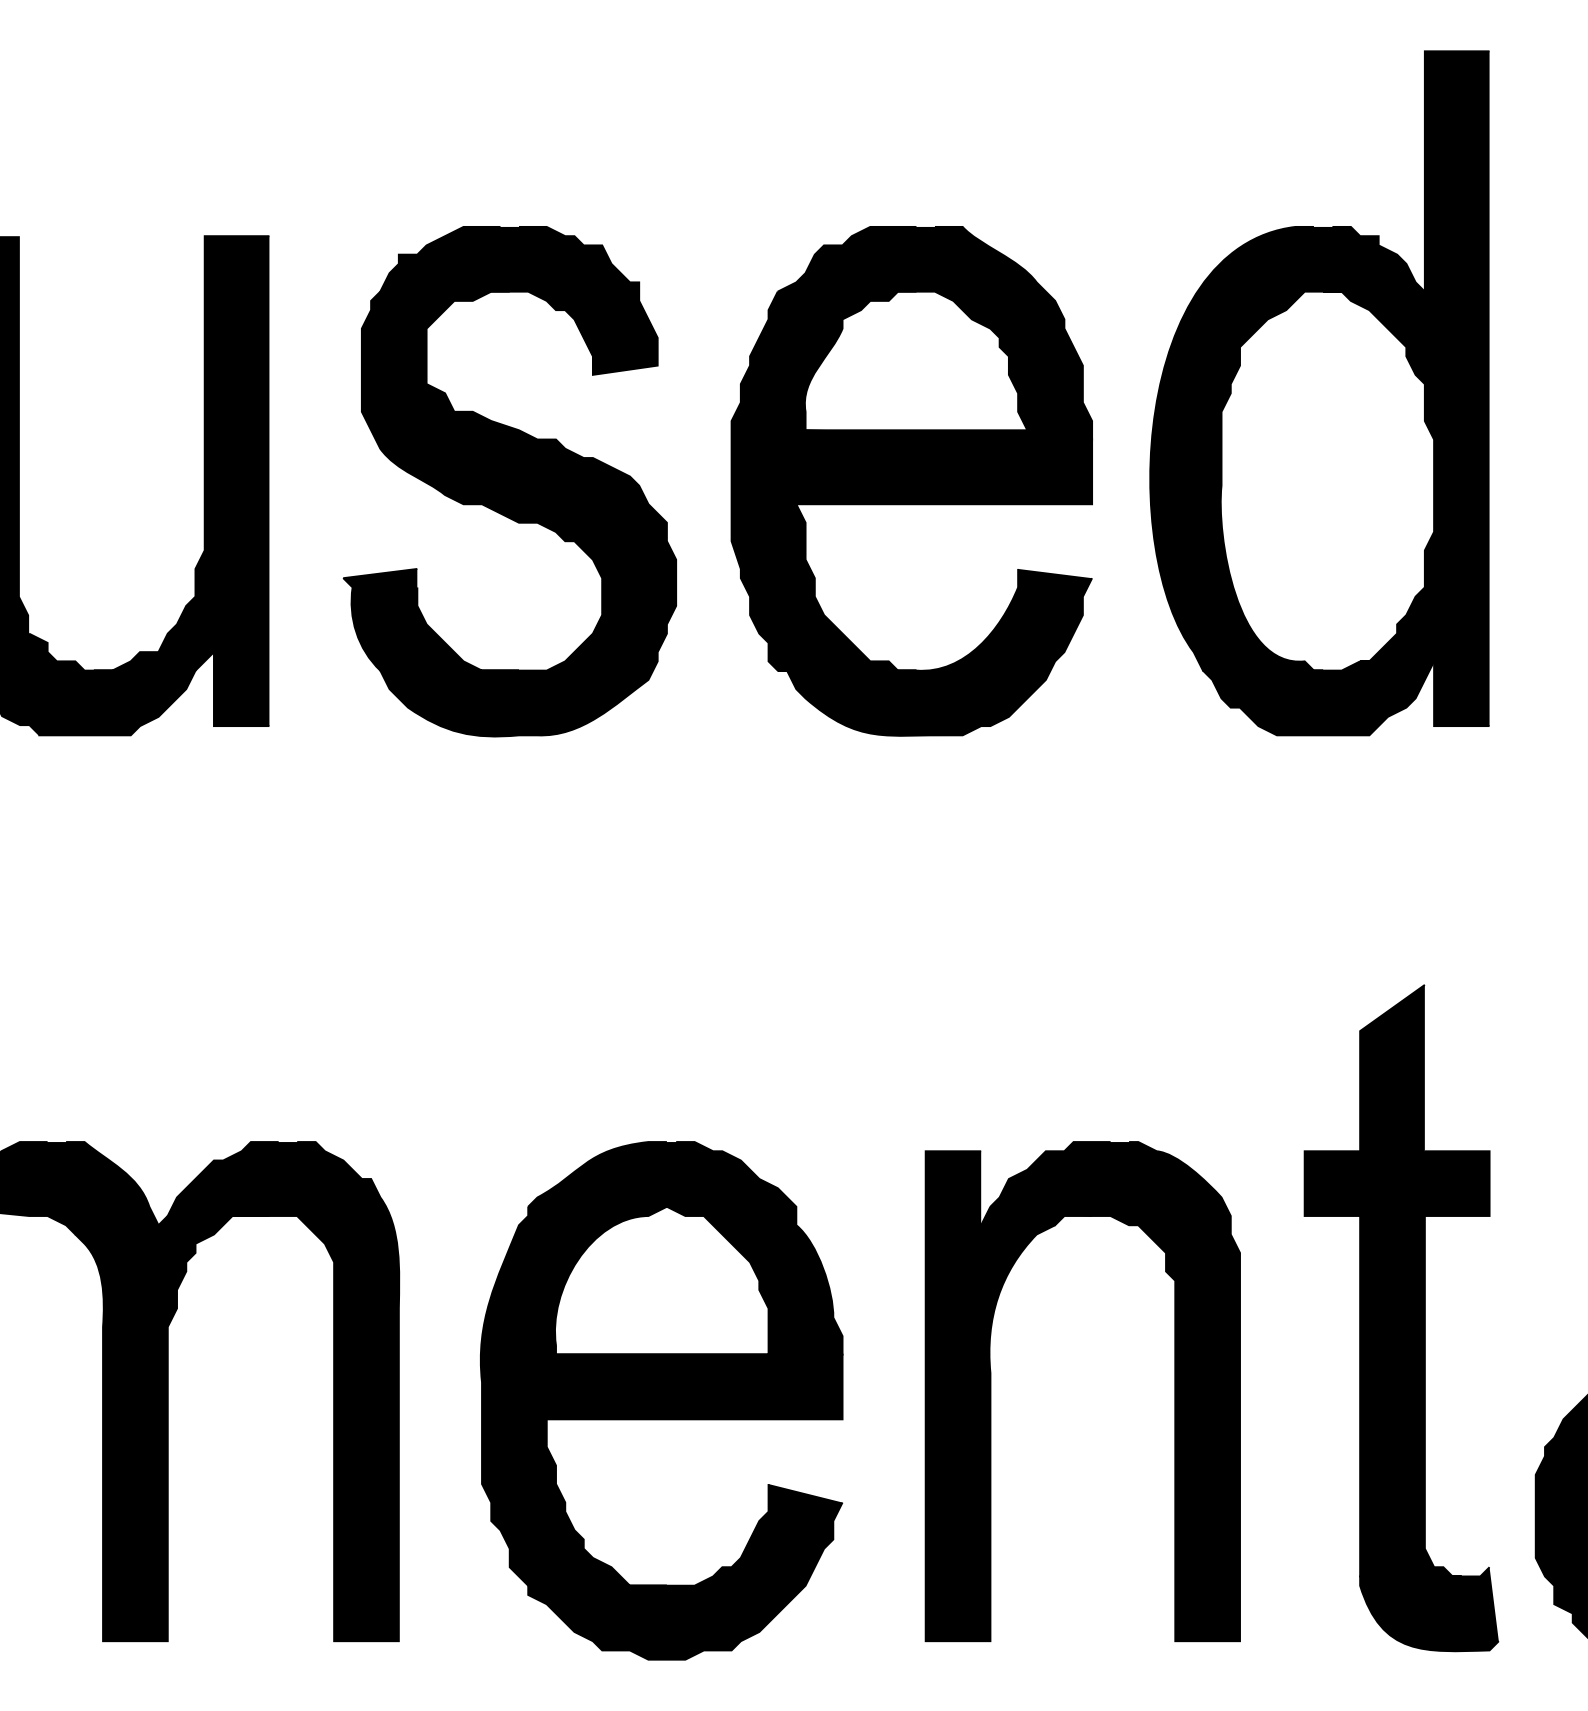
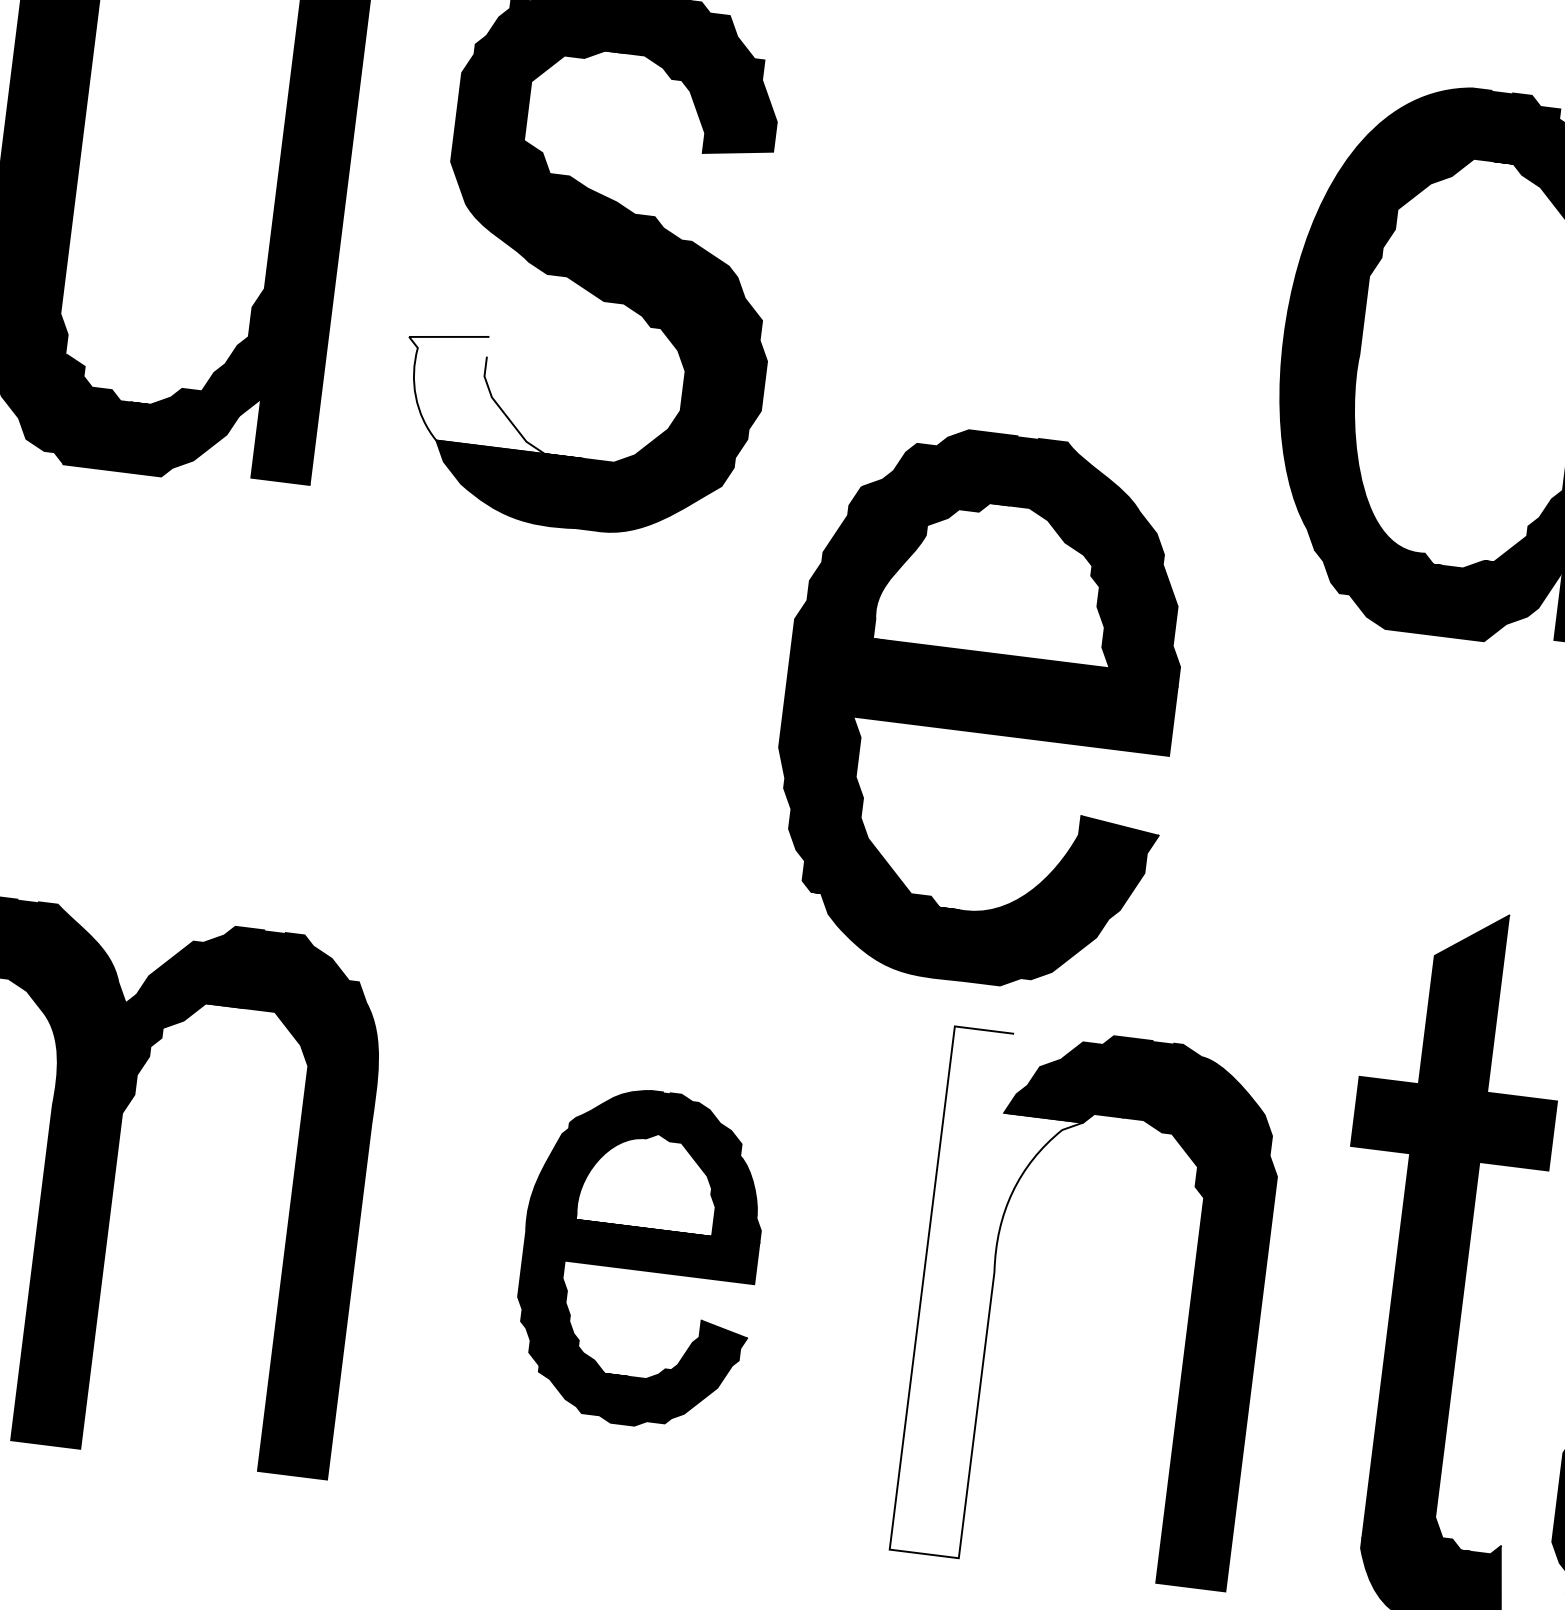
part: (911, 481) -> (979, 707), moved
fill: (431, 619) -> (497, 392), removed
fill: (990, 1396) -> (991, 1296), removed
part: (661, 1400) -> (639, 1257), size x0.6

